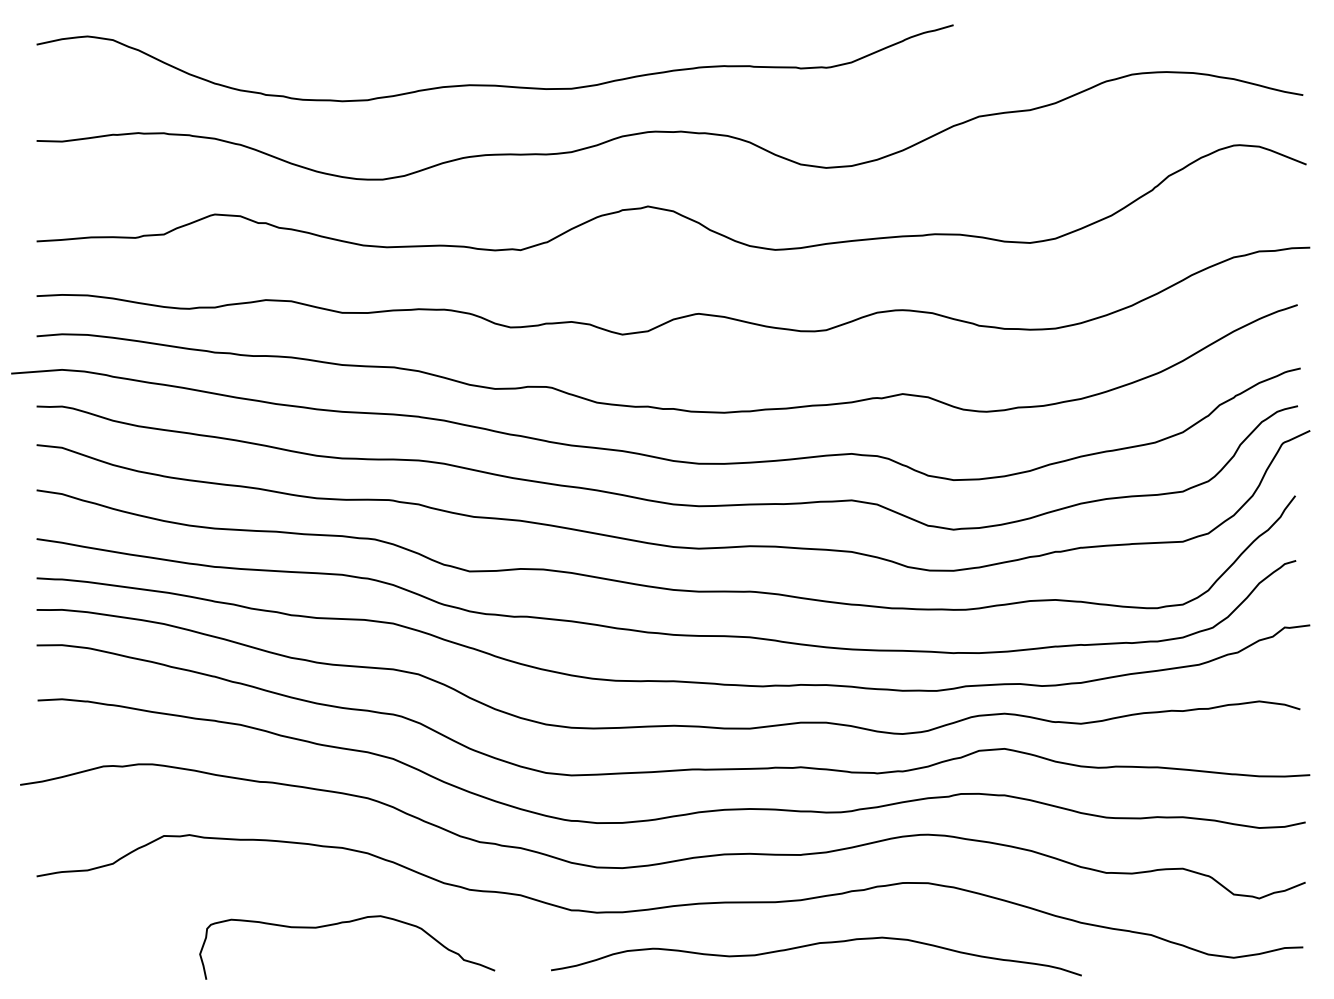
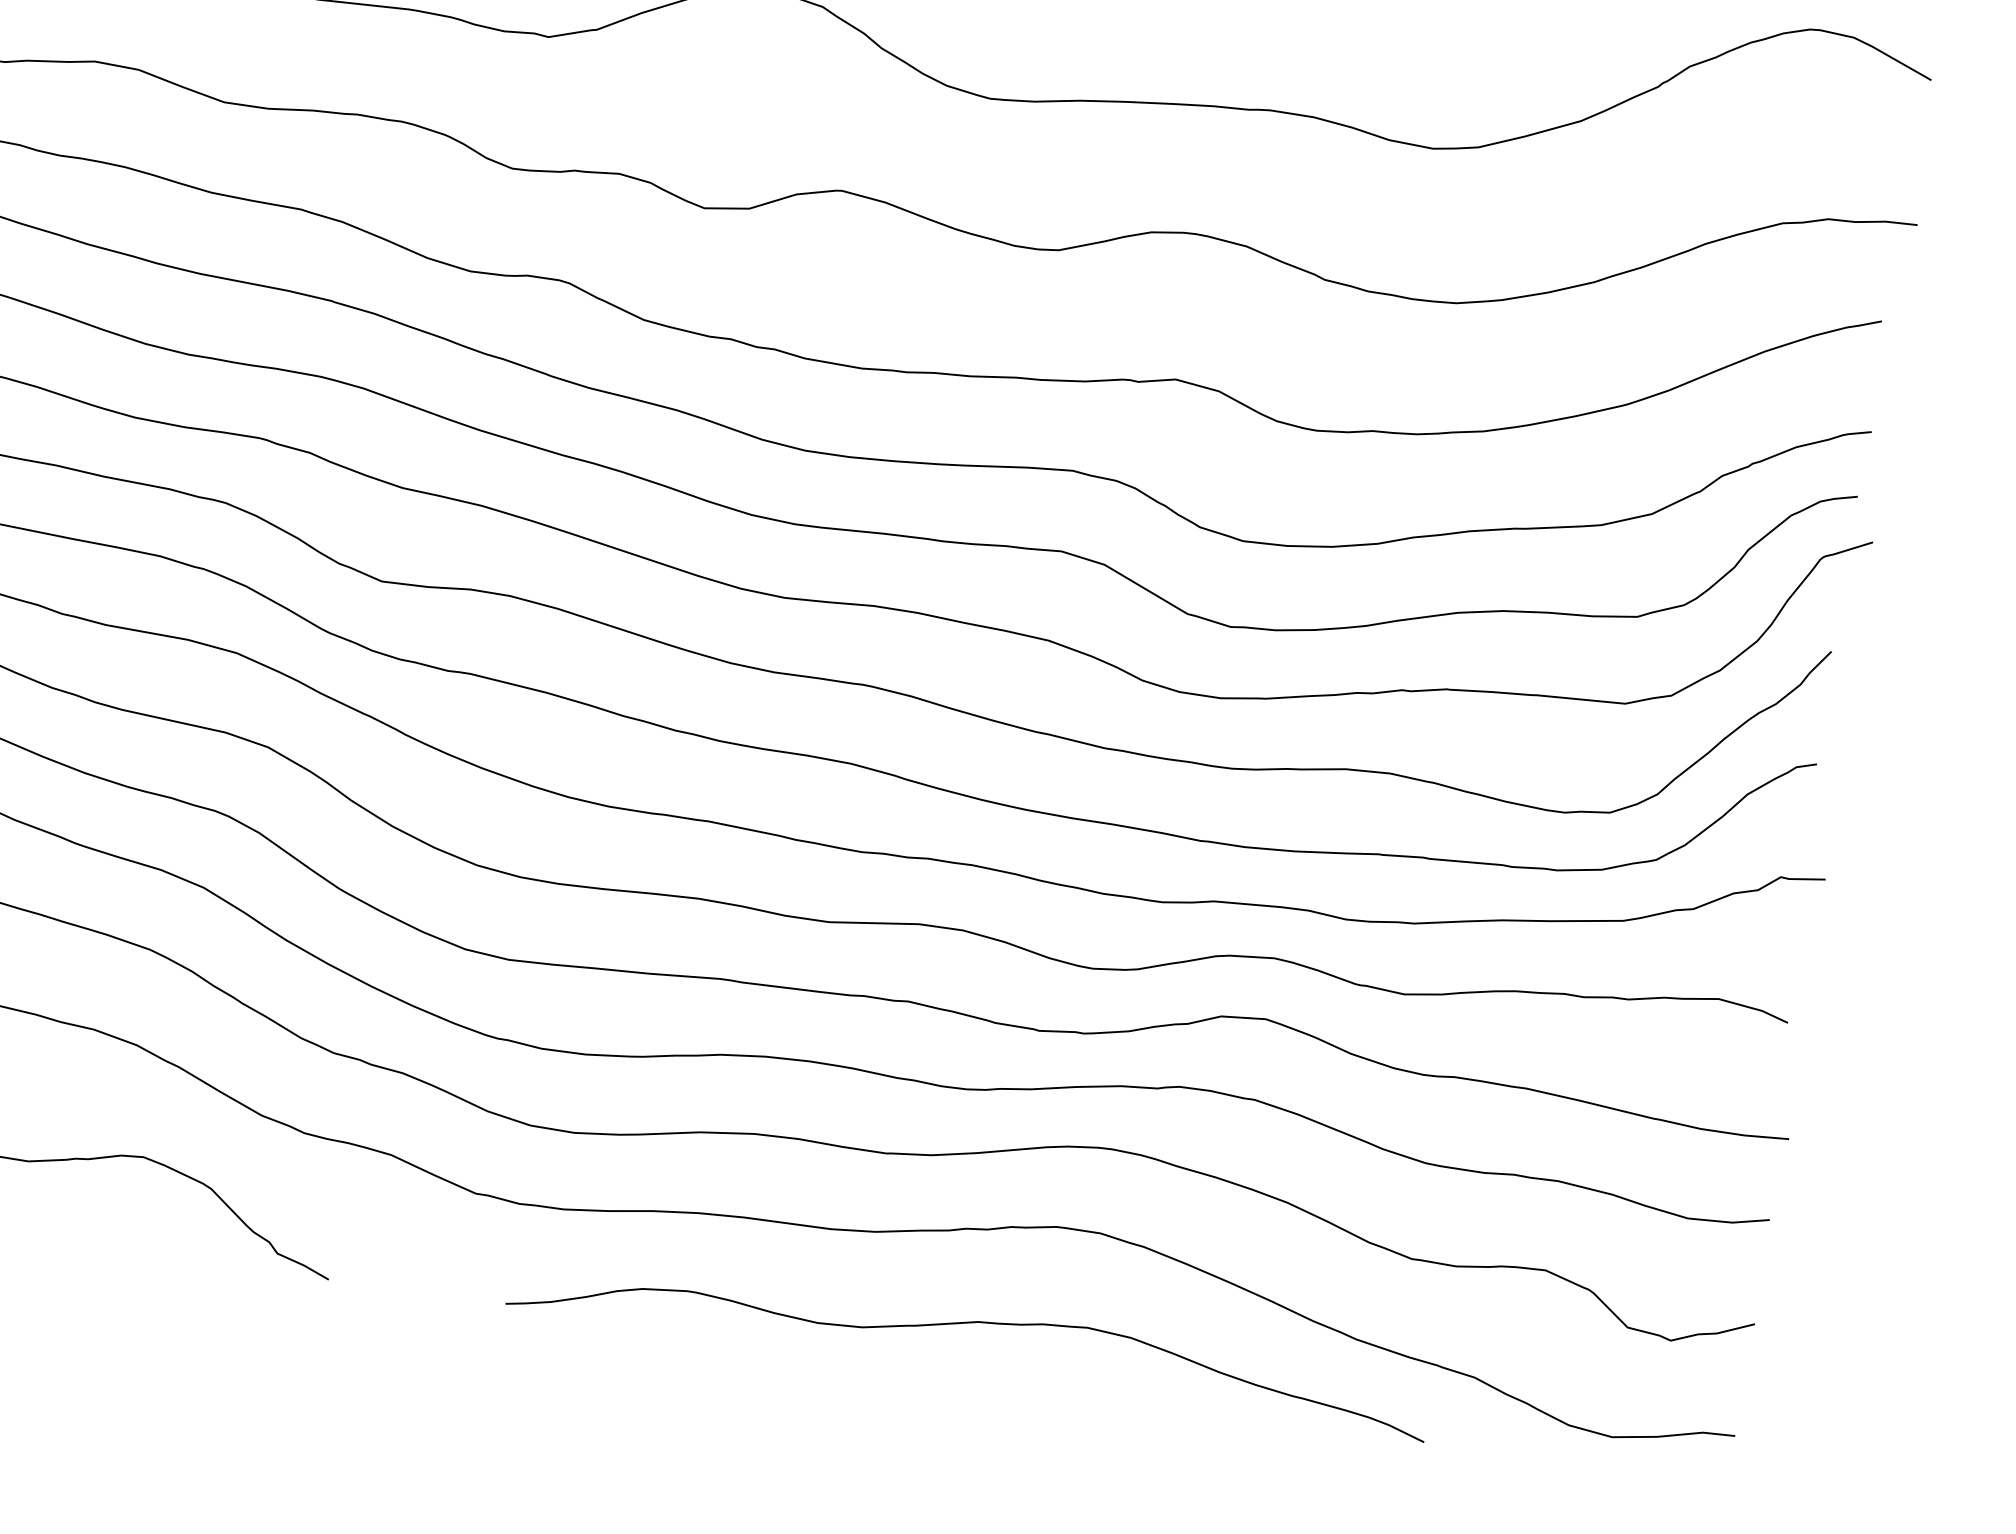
curve: (814, 945) -> (968, 1324), moved

